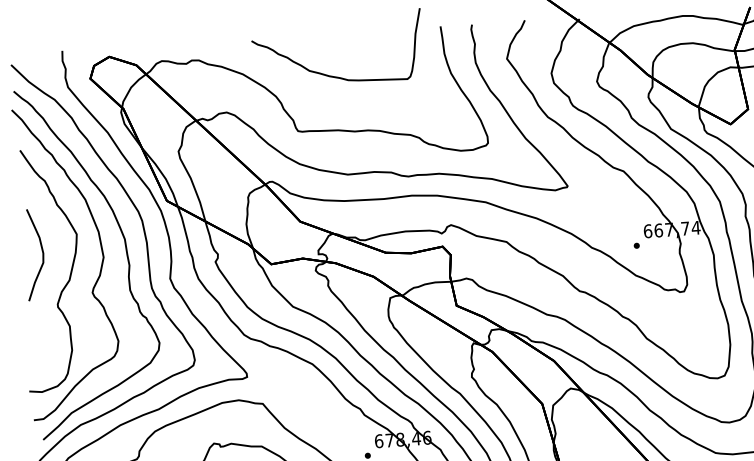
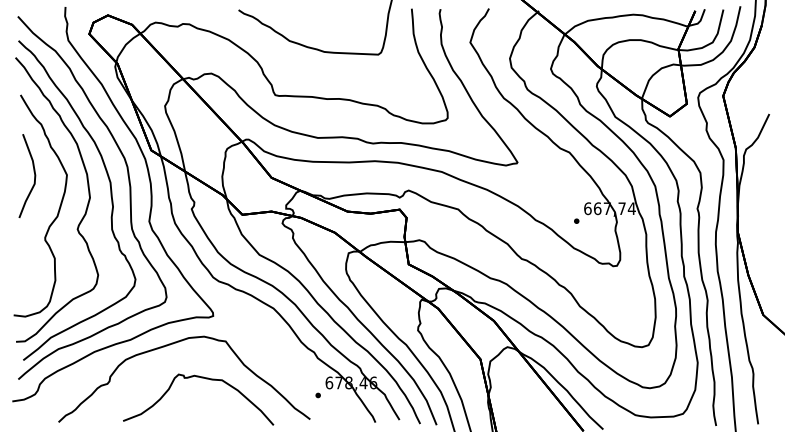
curve: (41, 250) -> (33, 172), moved

